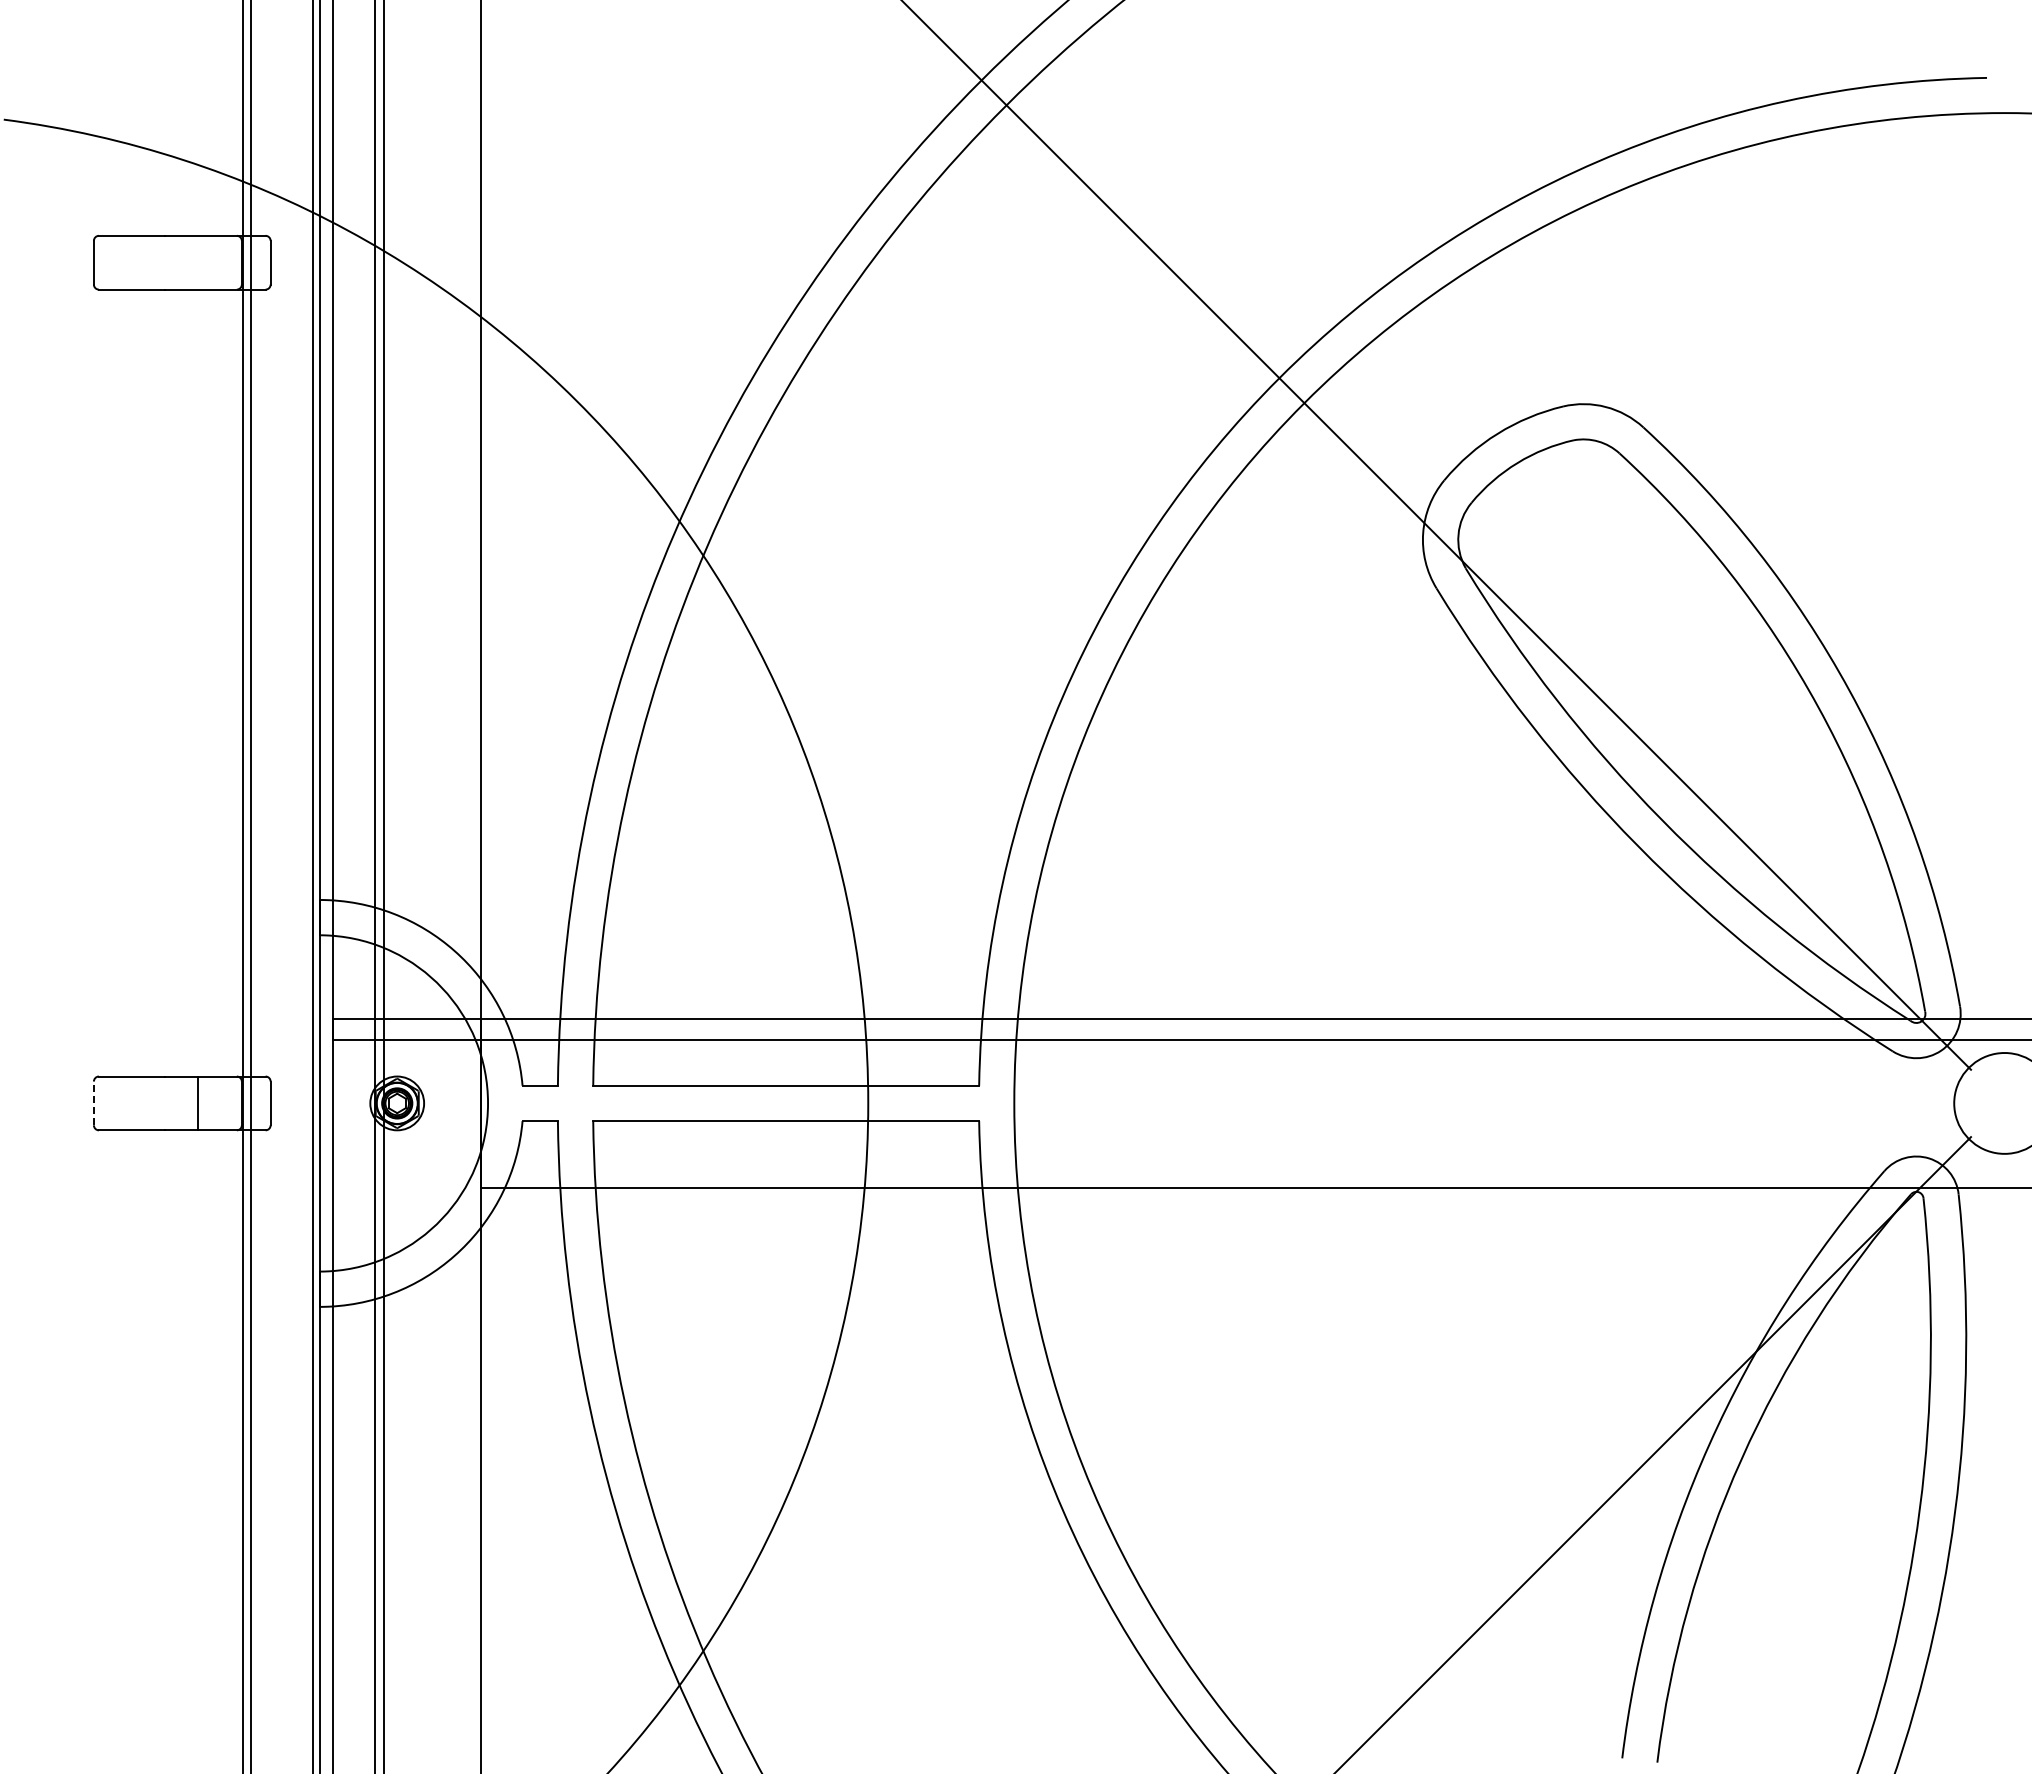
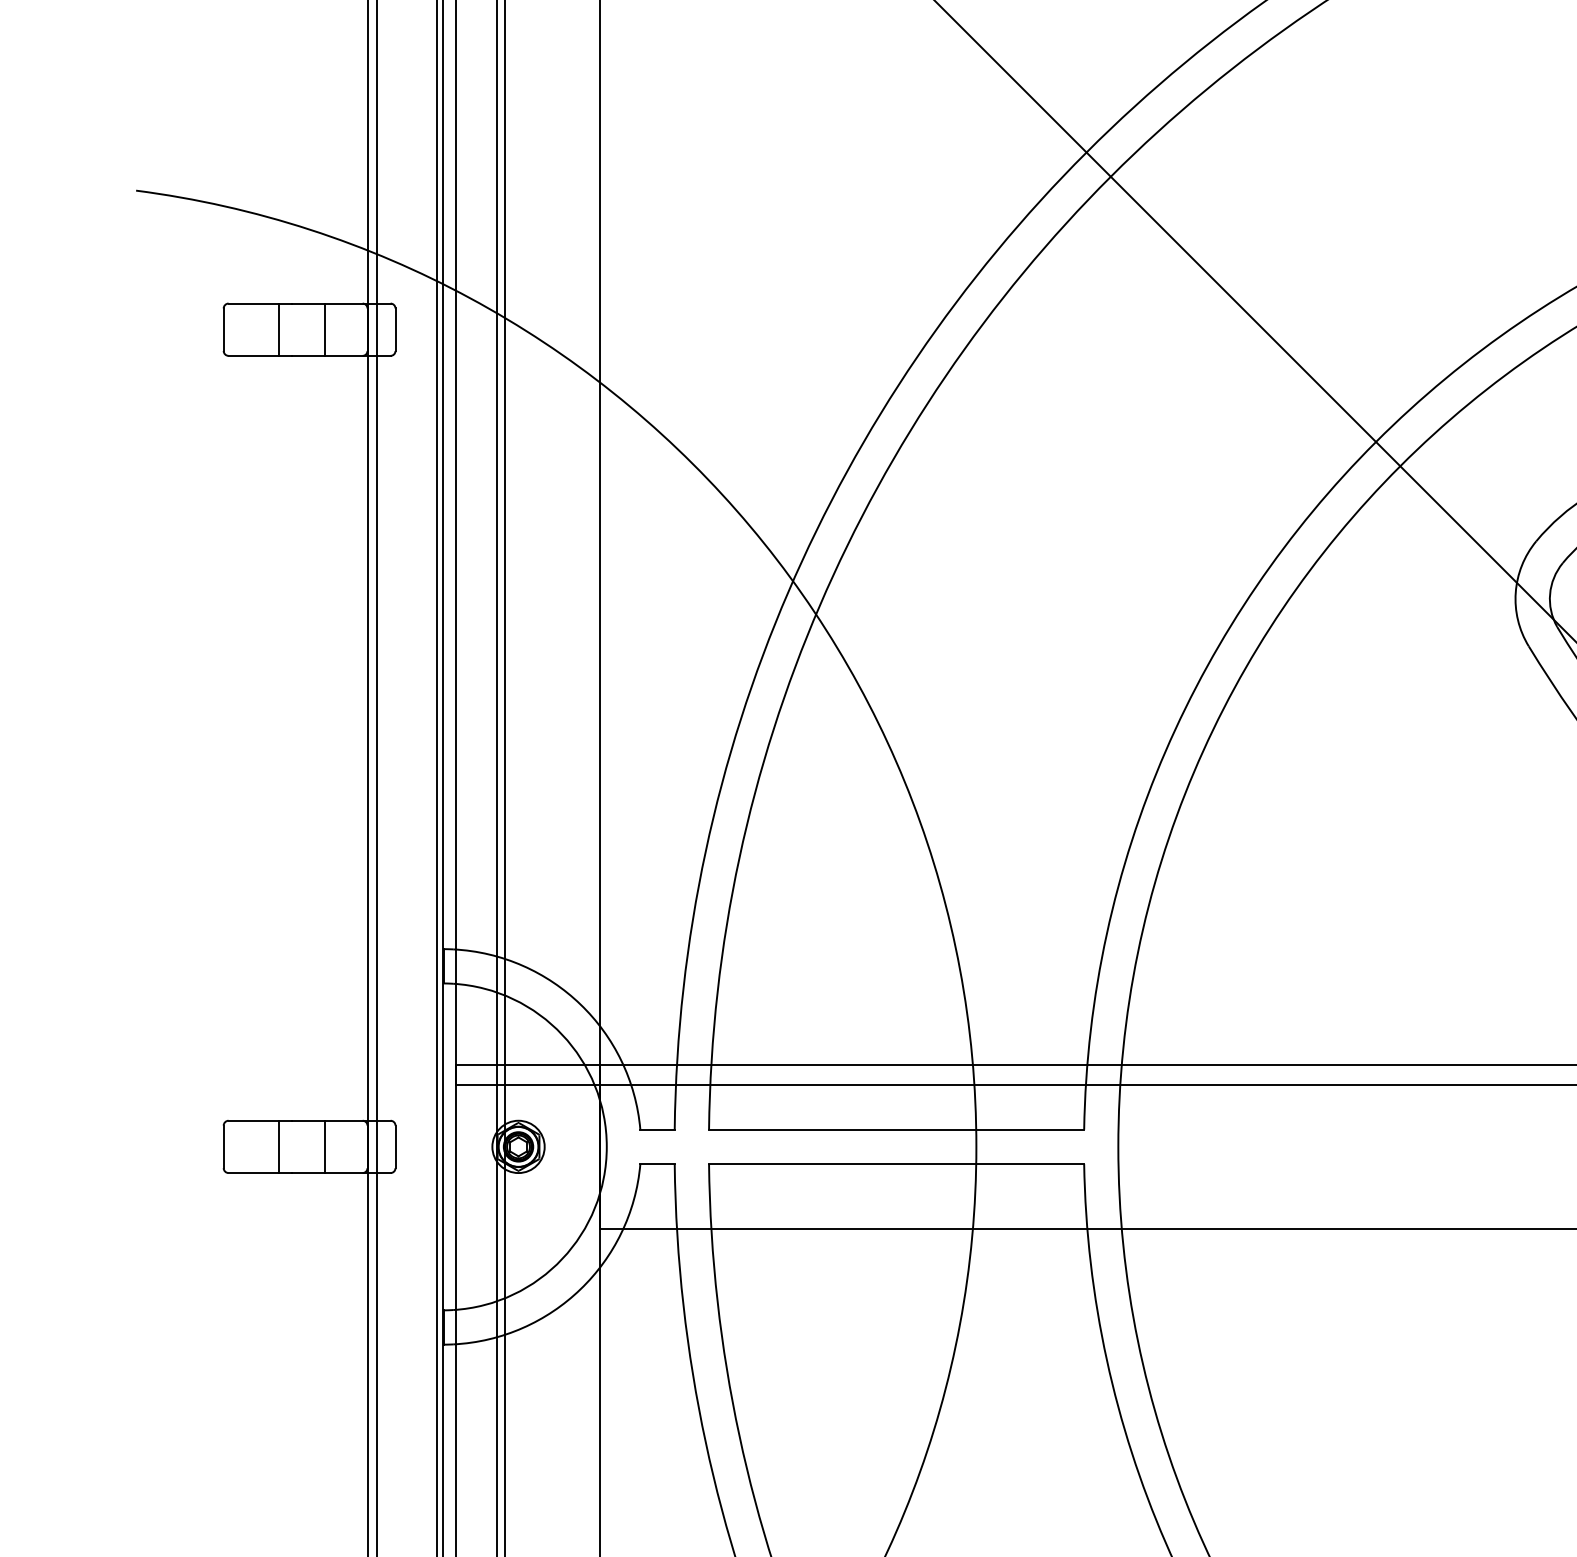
line: (151, 262) -> (279, 329), added
line: (198, 262) -> (325, 329), added
line: (93, 1103) -> (223, 1146), dashed -> solid
line: (151, 1103) -> (279, 1146), added

